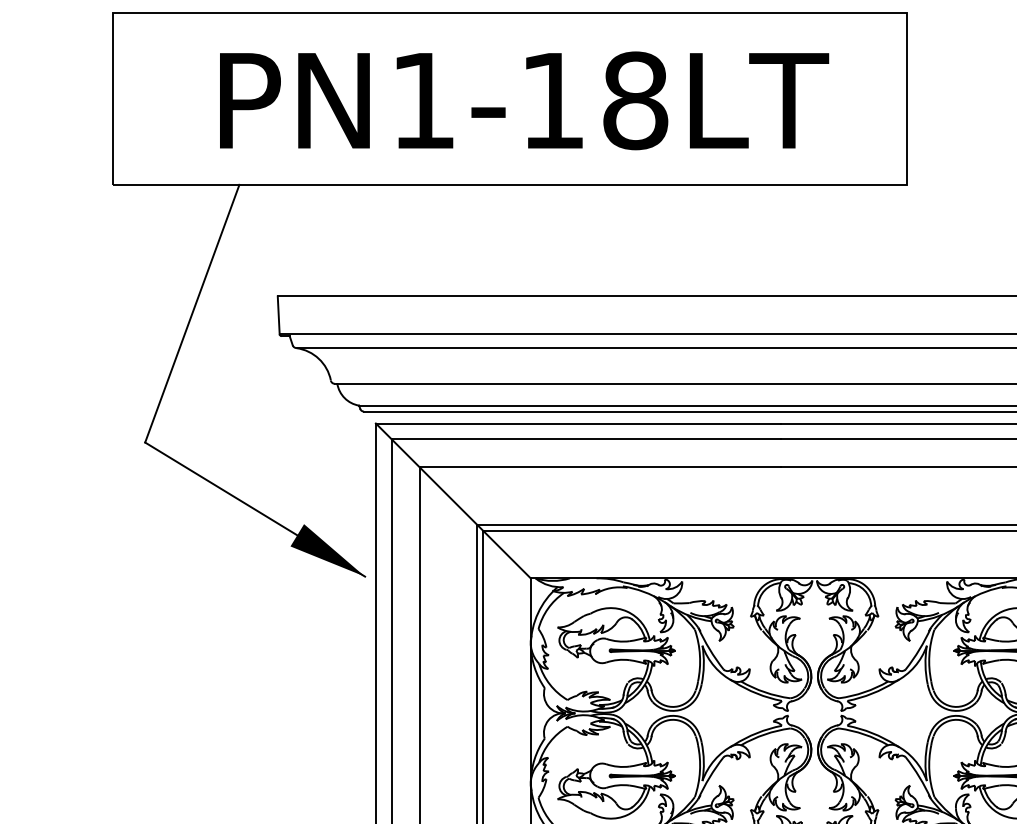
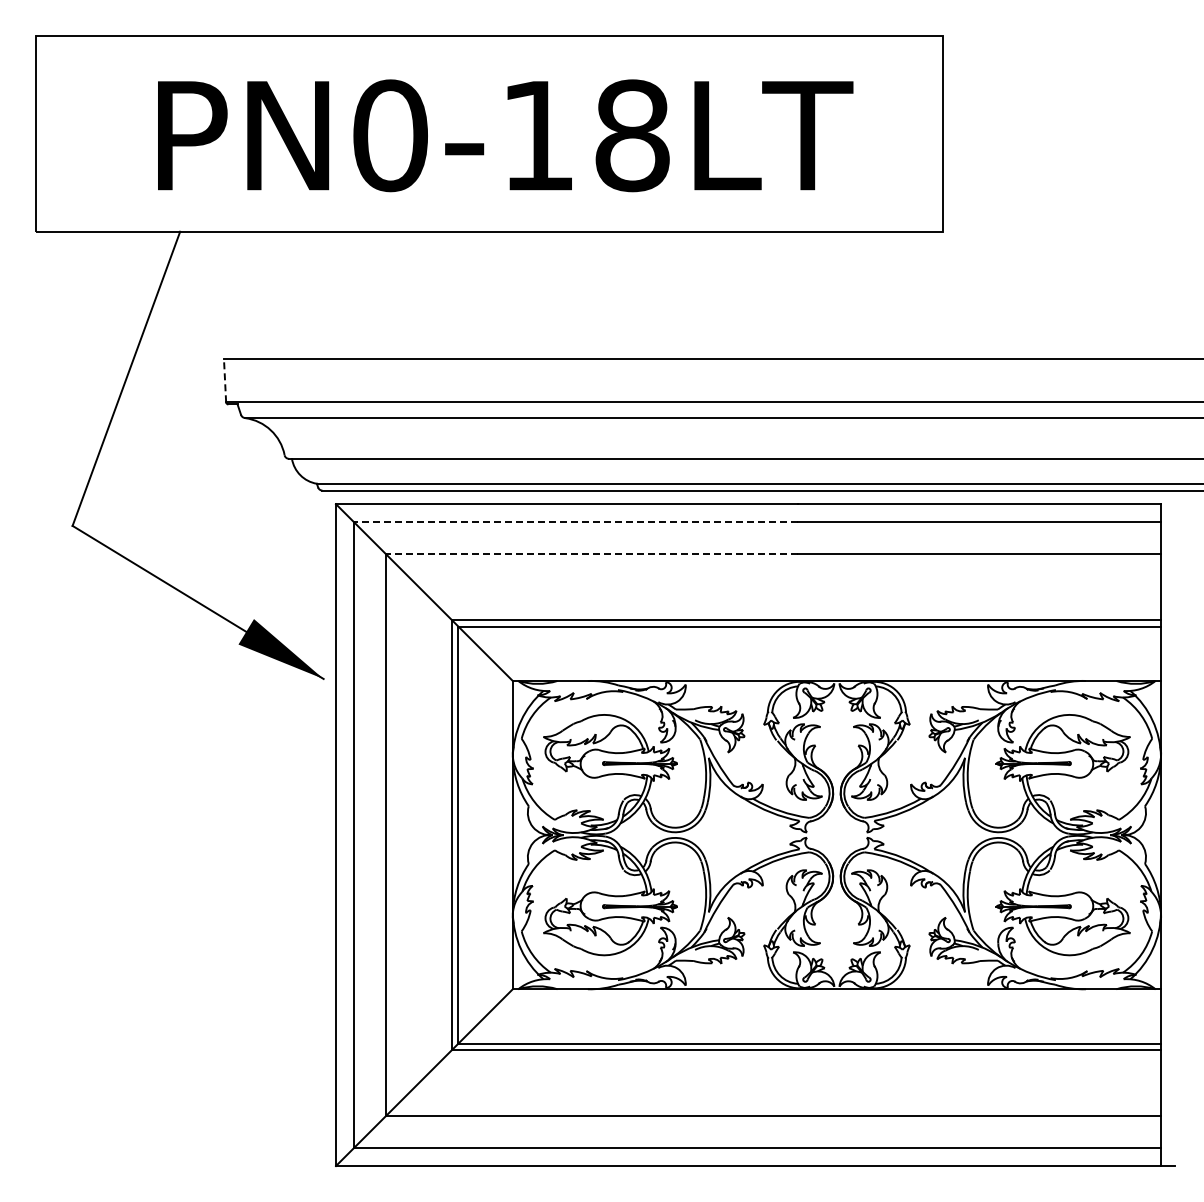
text: (423, 100) -> (390, 135), PN1-18LT -> PN0-18LT
line: (279, 315) -> (225, 380), solid -> dashed
line: (586, 439) -> (576, 522), solid -> dashed
line: (599, 467) -> (591, 554), solid -> dashed

